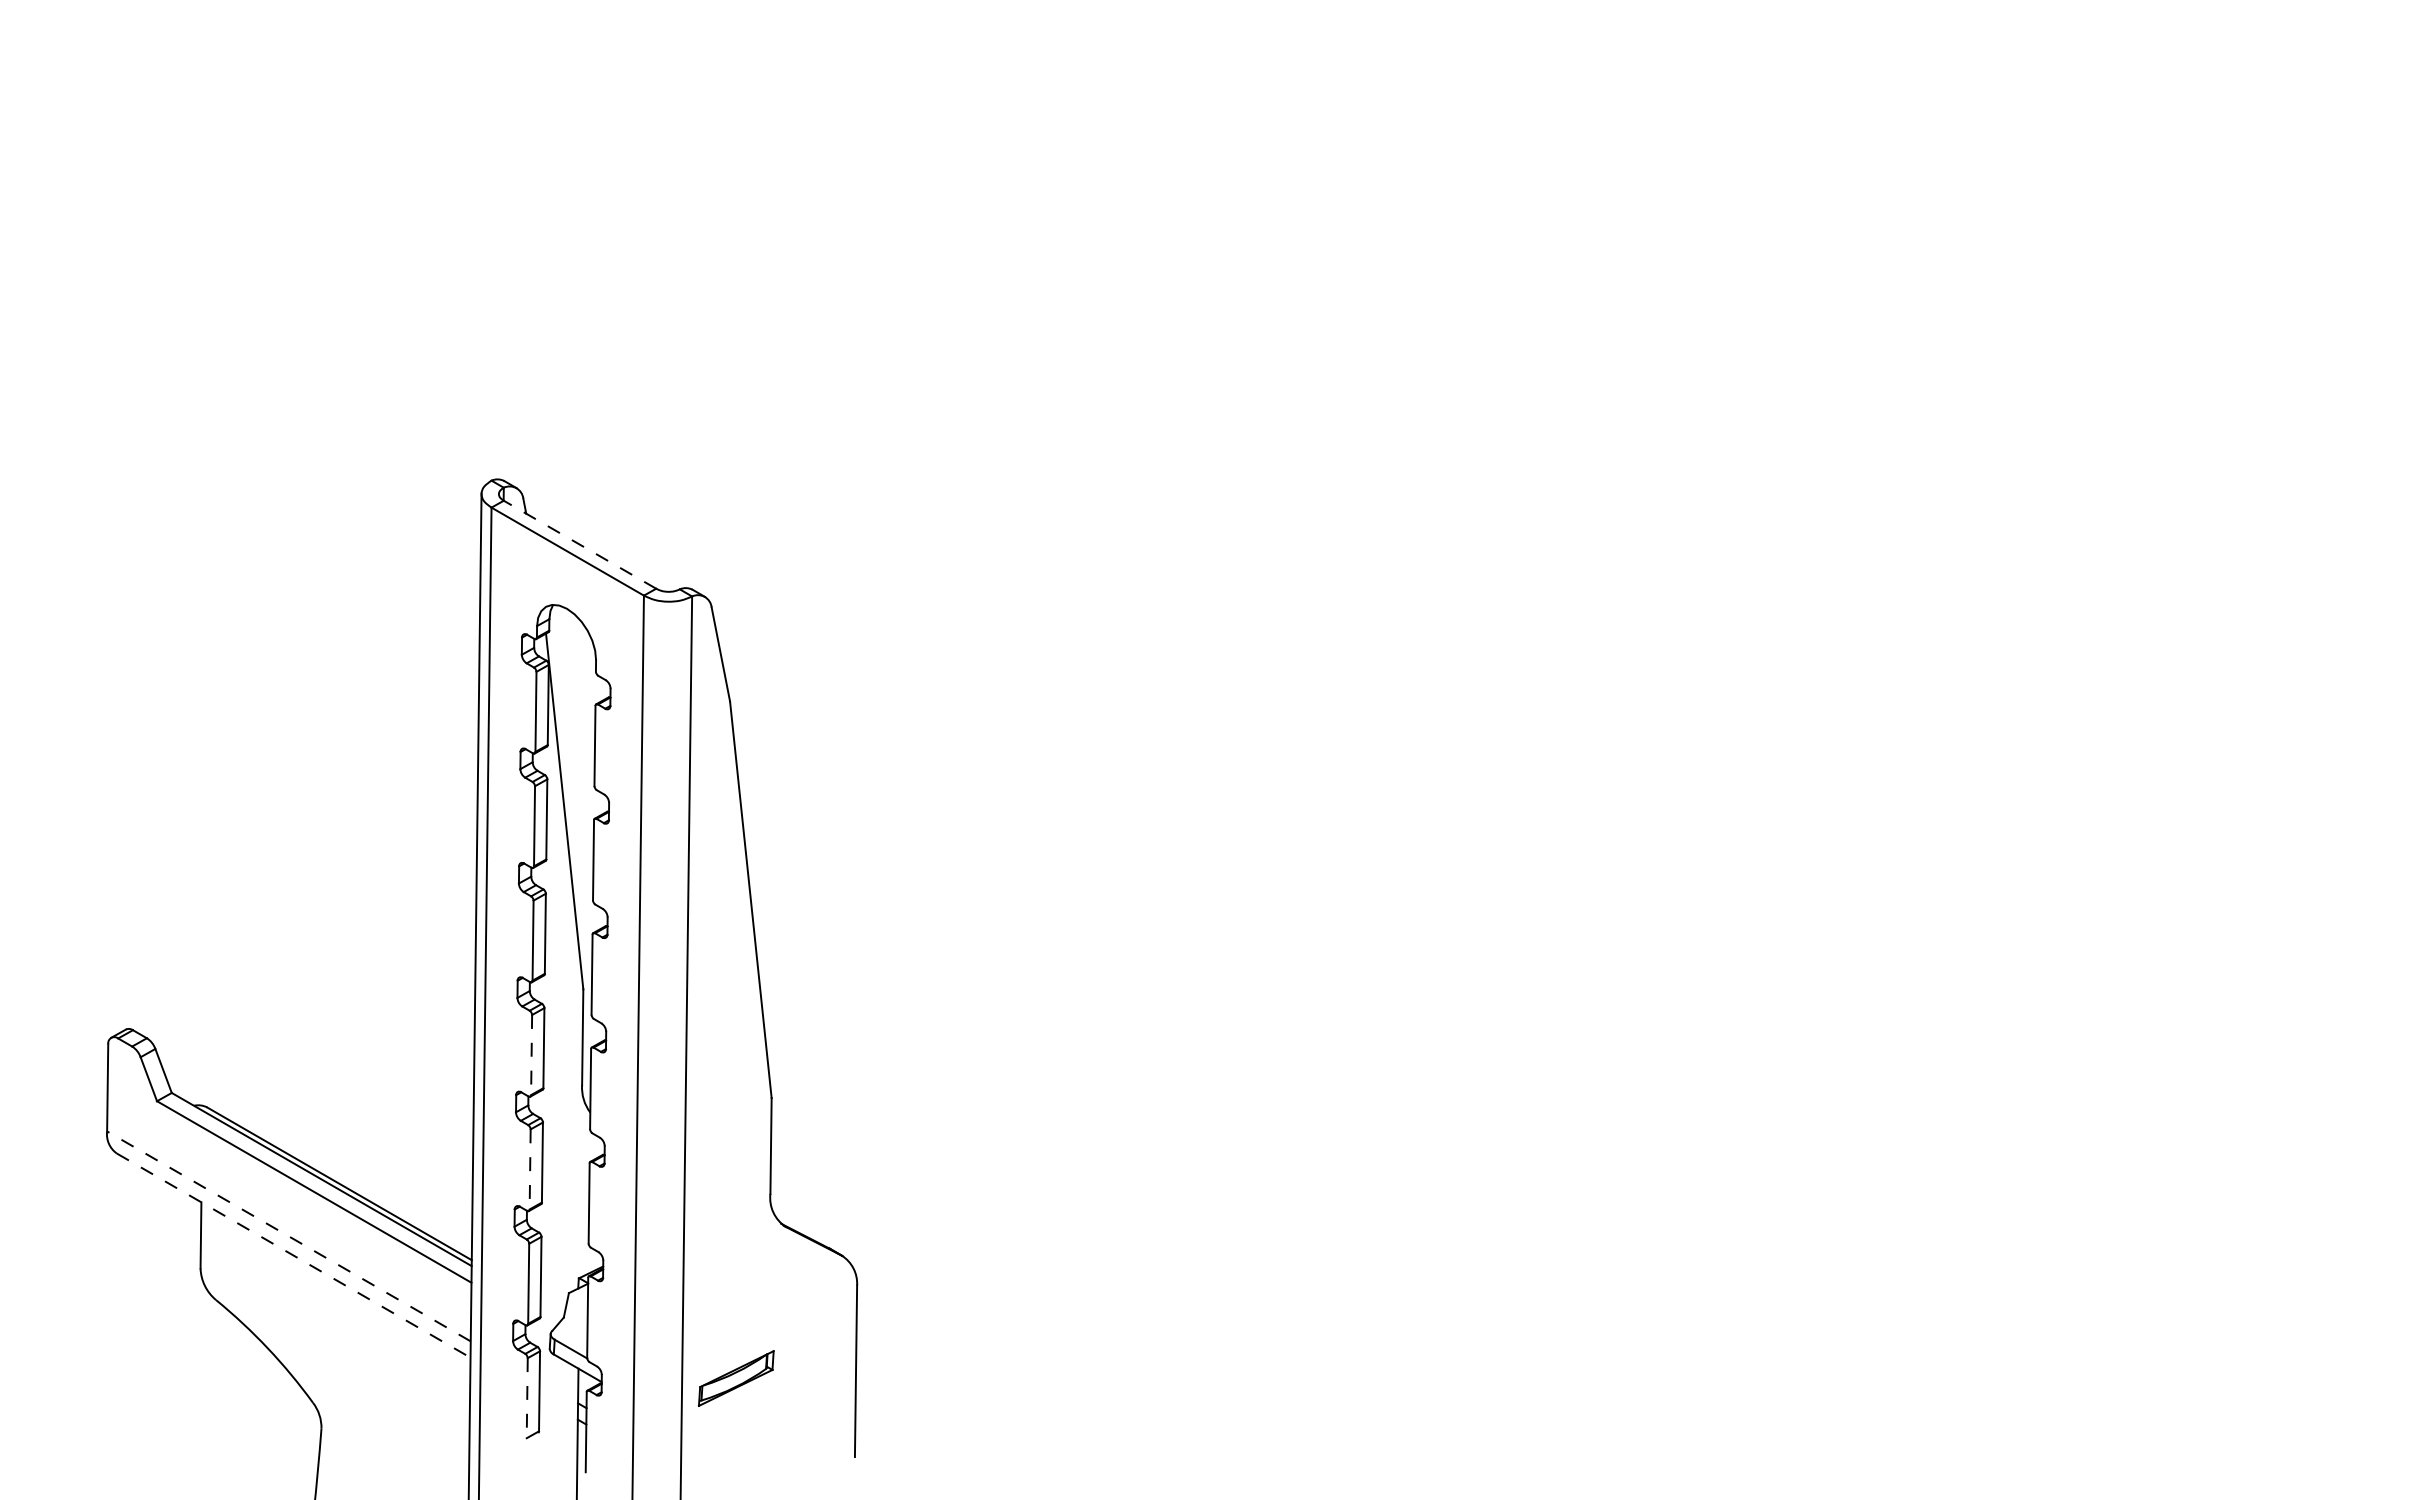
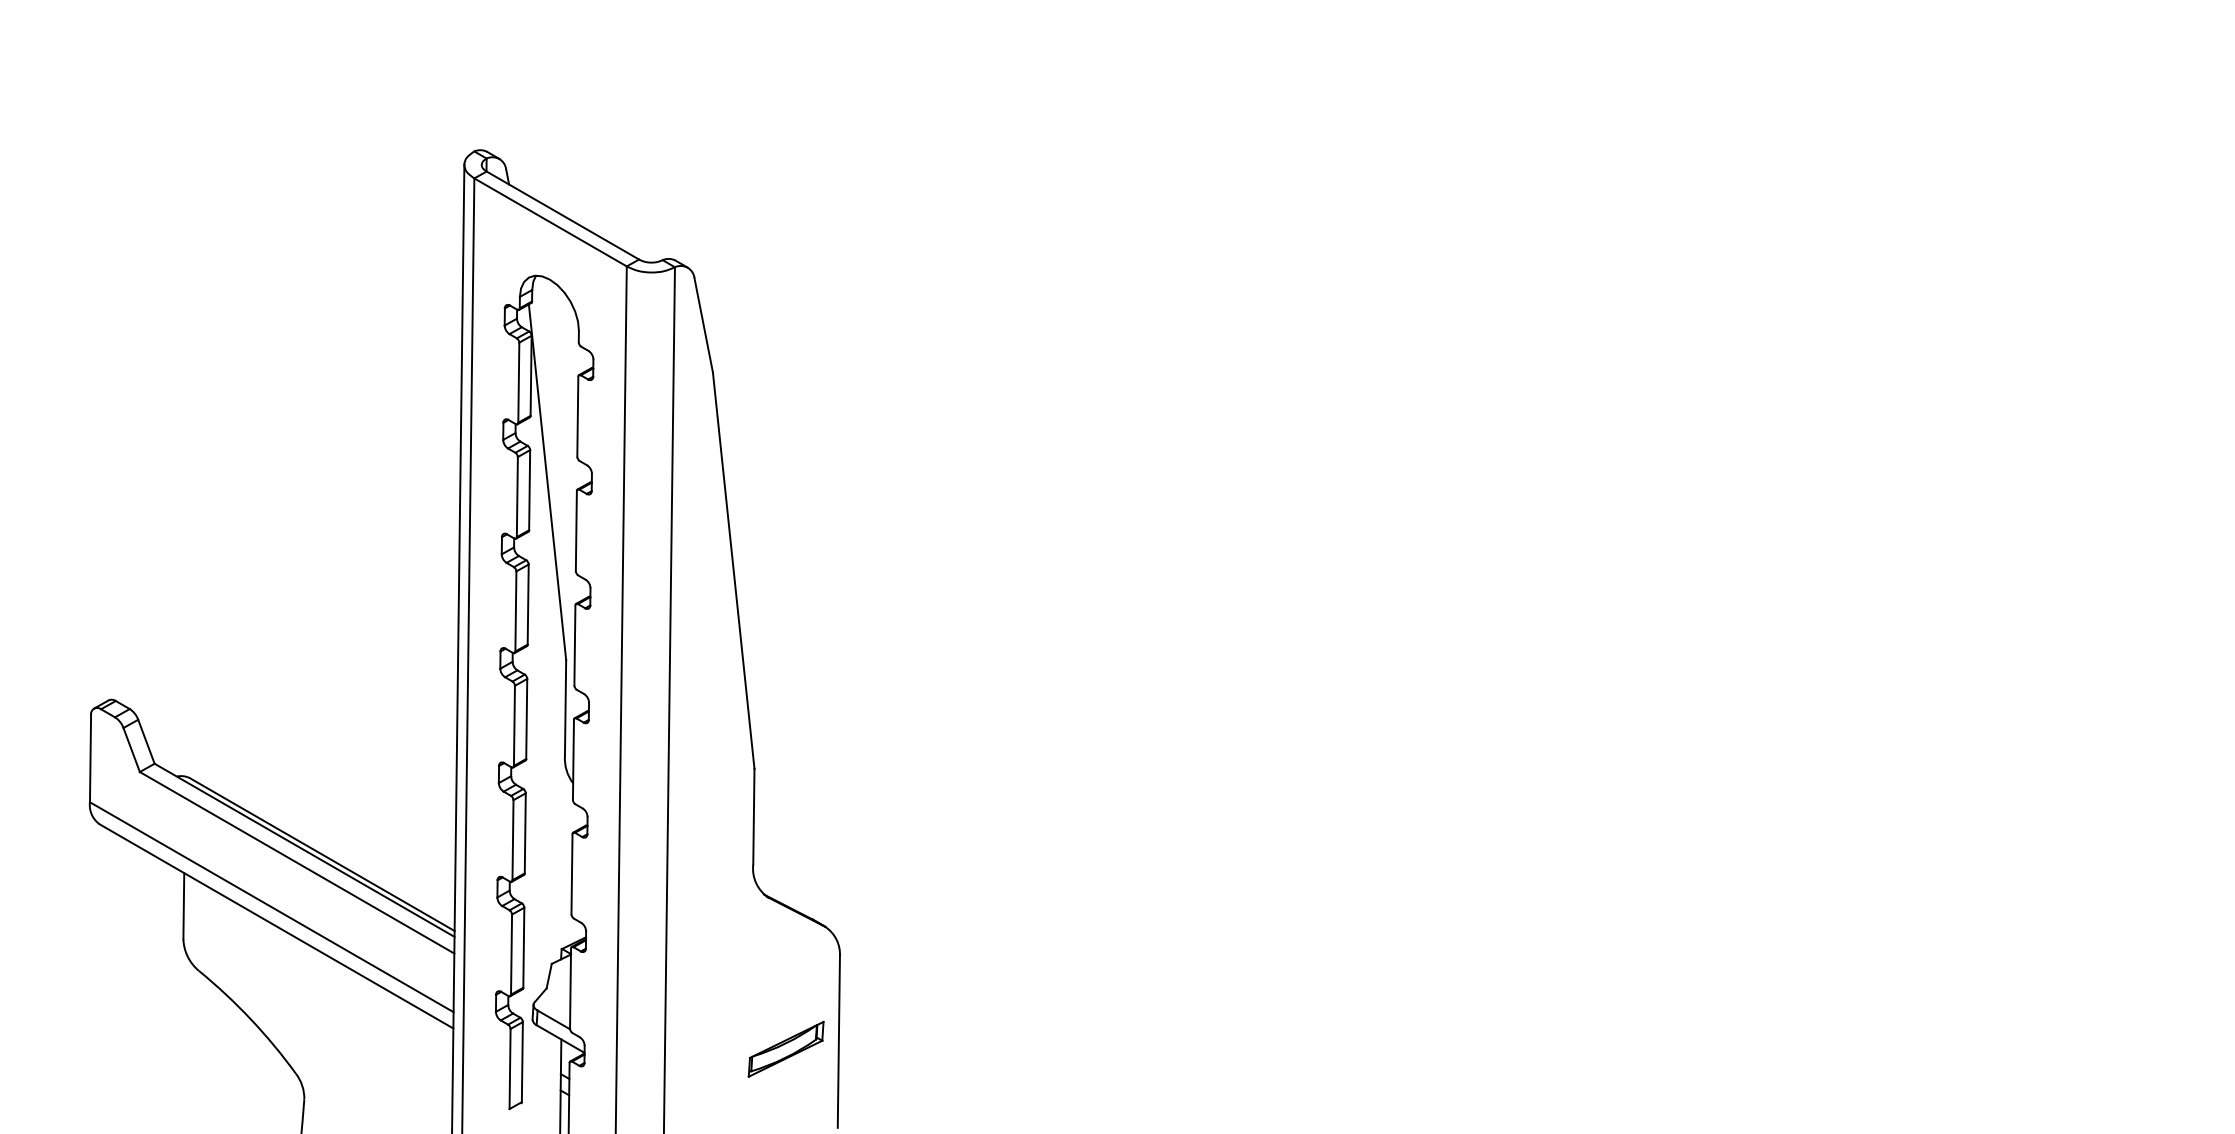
line: (580, 544) -> (563, 215), dashed -> solid
line: (531, 1055) -> (514, 726), dashed -> solid
line: (530, 1169) -> (513, 840), dashed -> solid
line: (288, 1236) -> (271, 907), dashed -> solid
line: (294, 1255) -> (277, 926), dashed -> solid
part: (735, 1378) -> (785, 1049), moved
line: (527, 1398) -> (510, 1069), dashed -> solid

